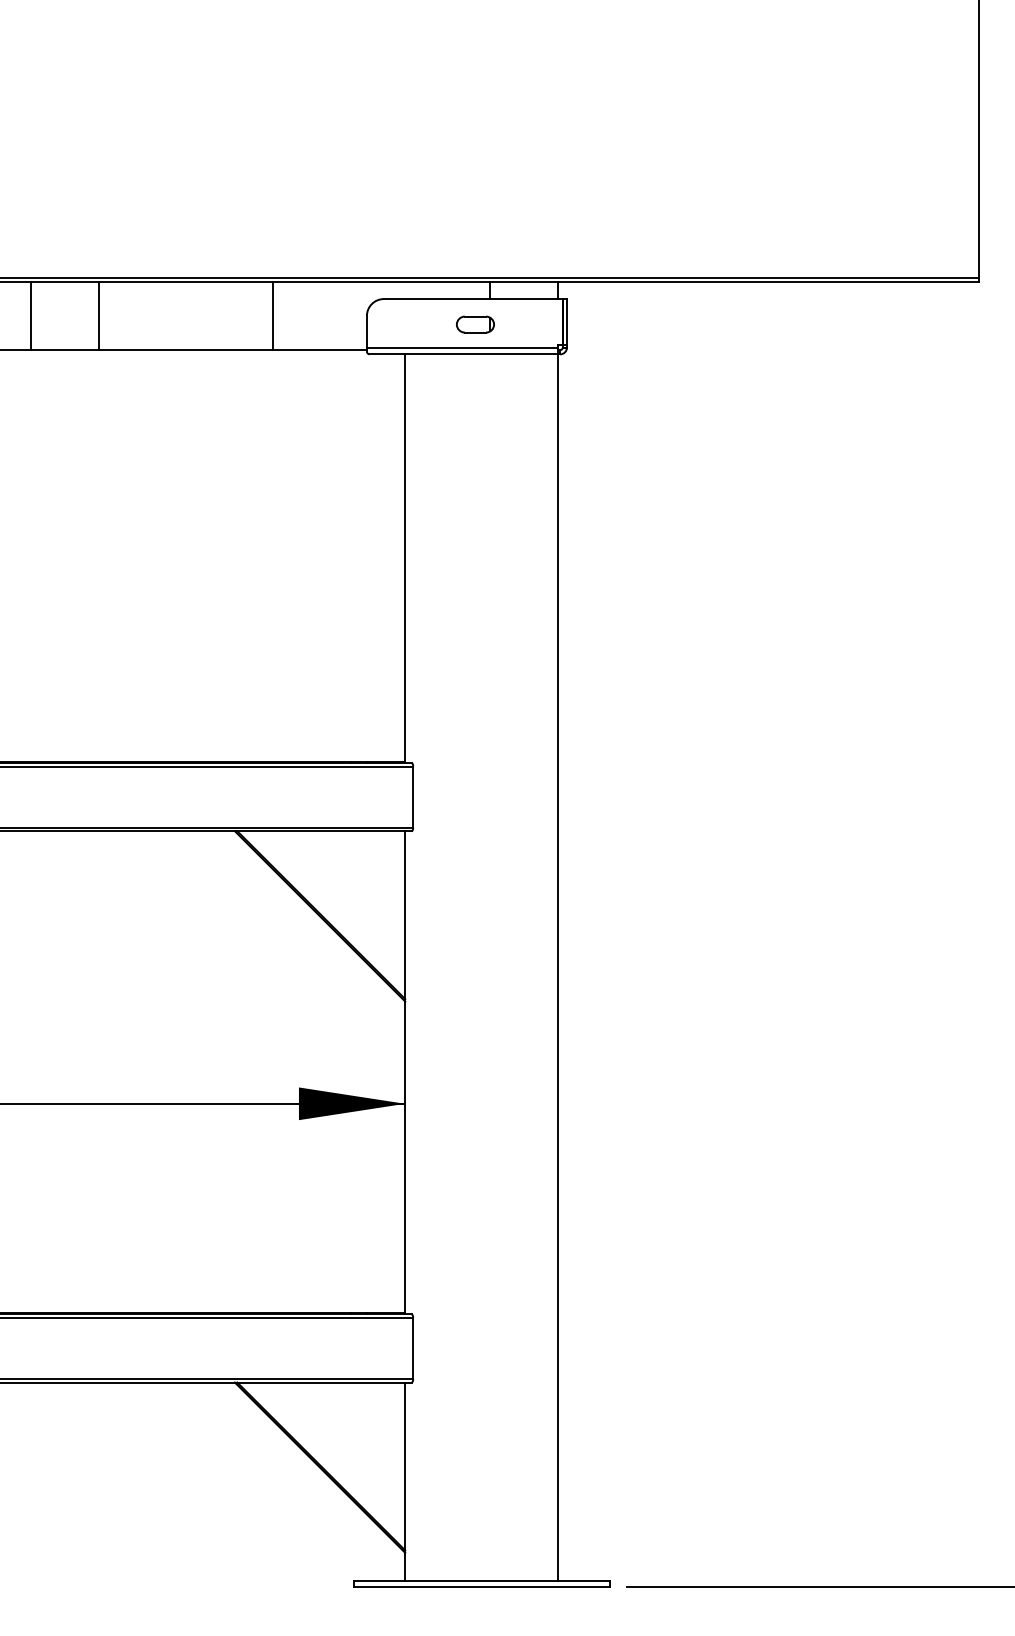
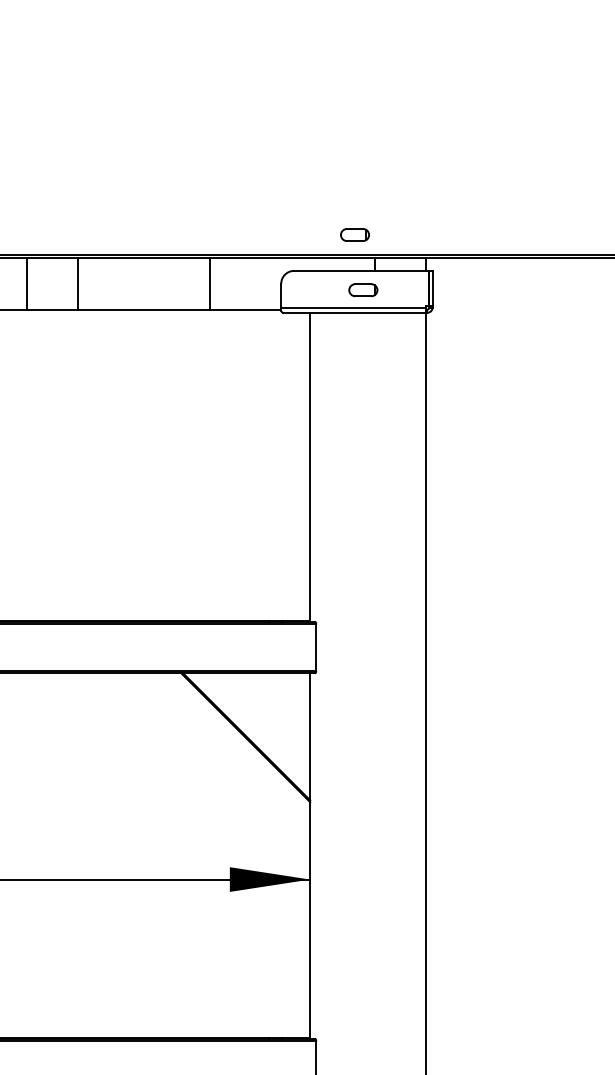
part: (464, 251) -> (355, 234), added

